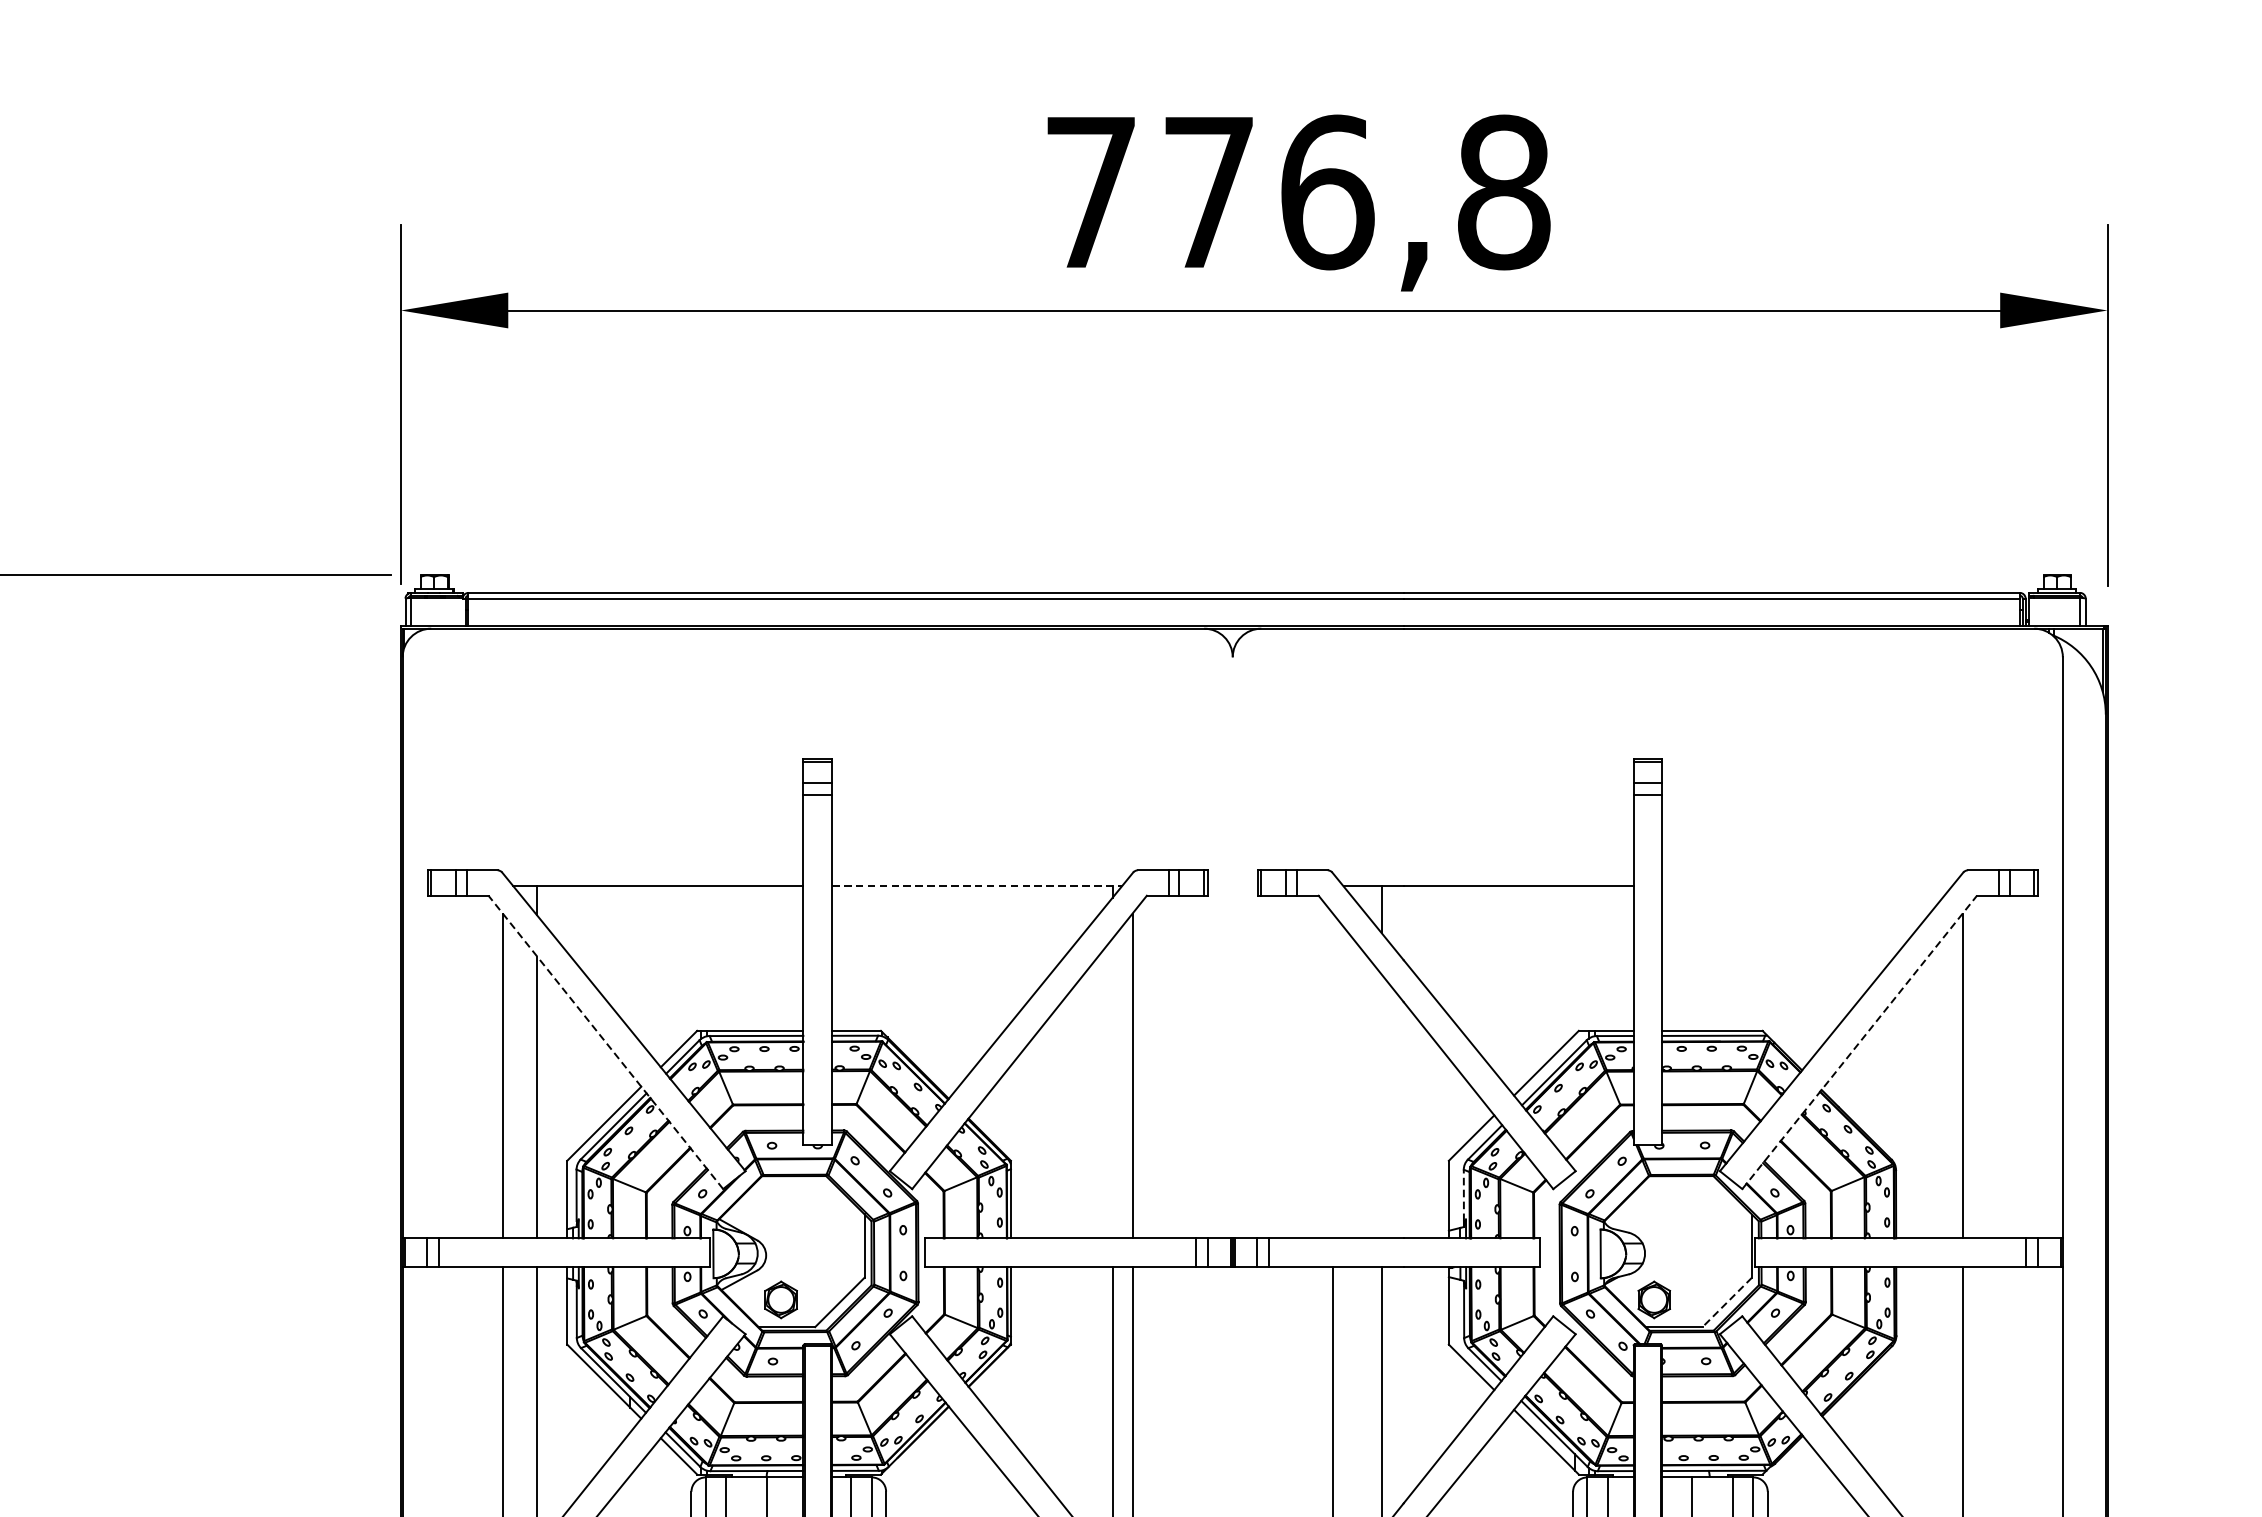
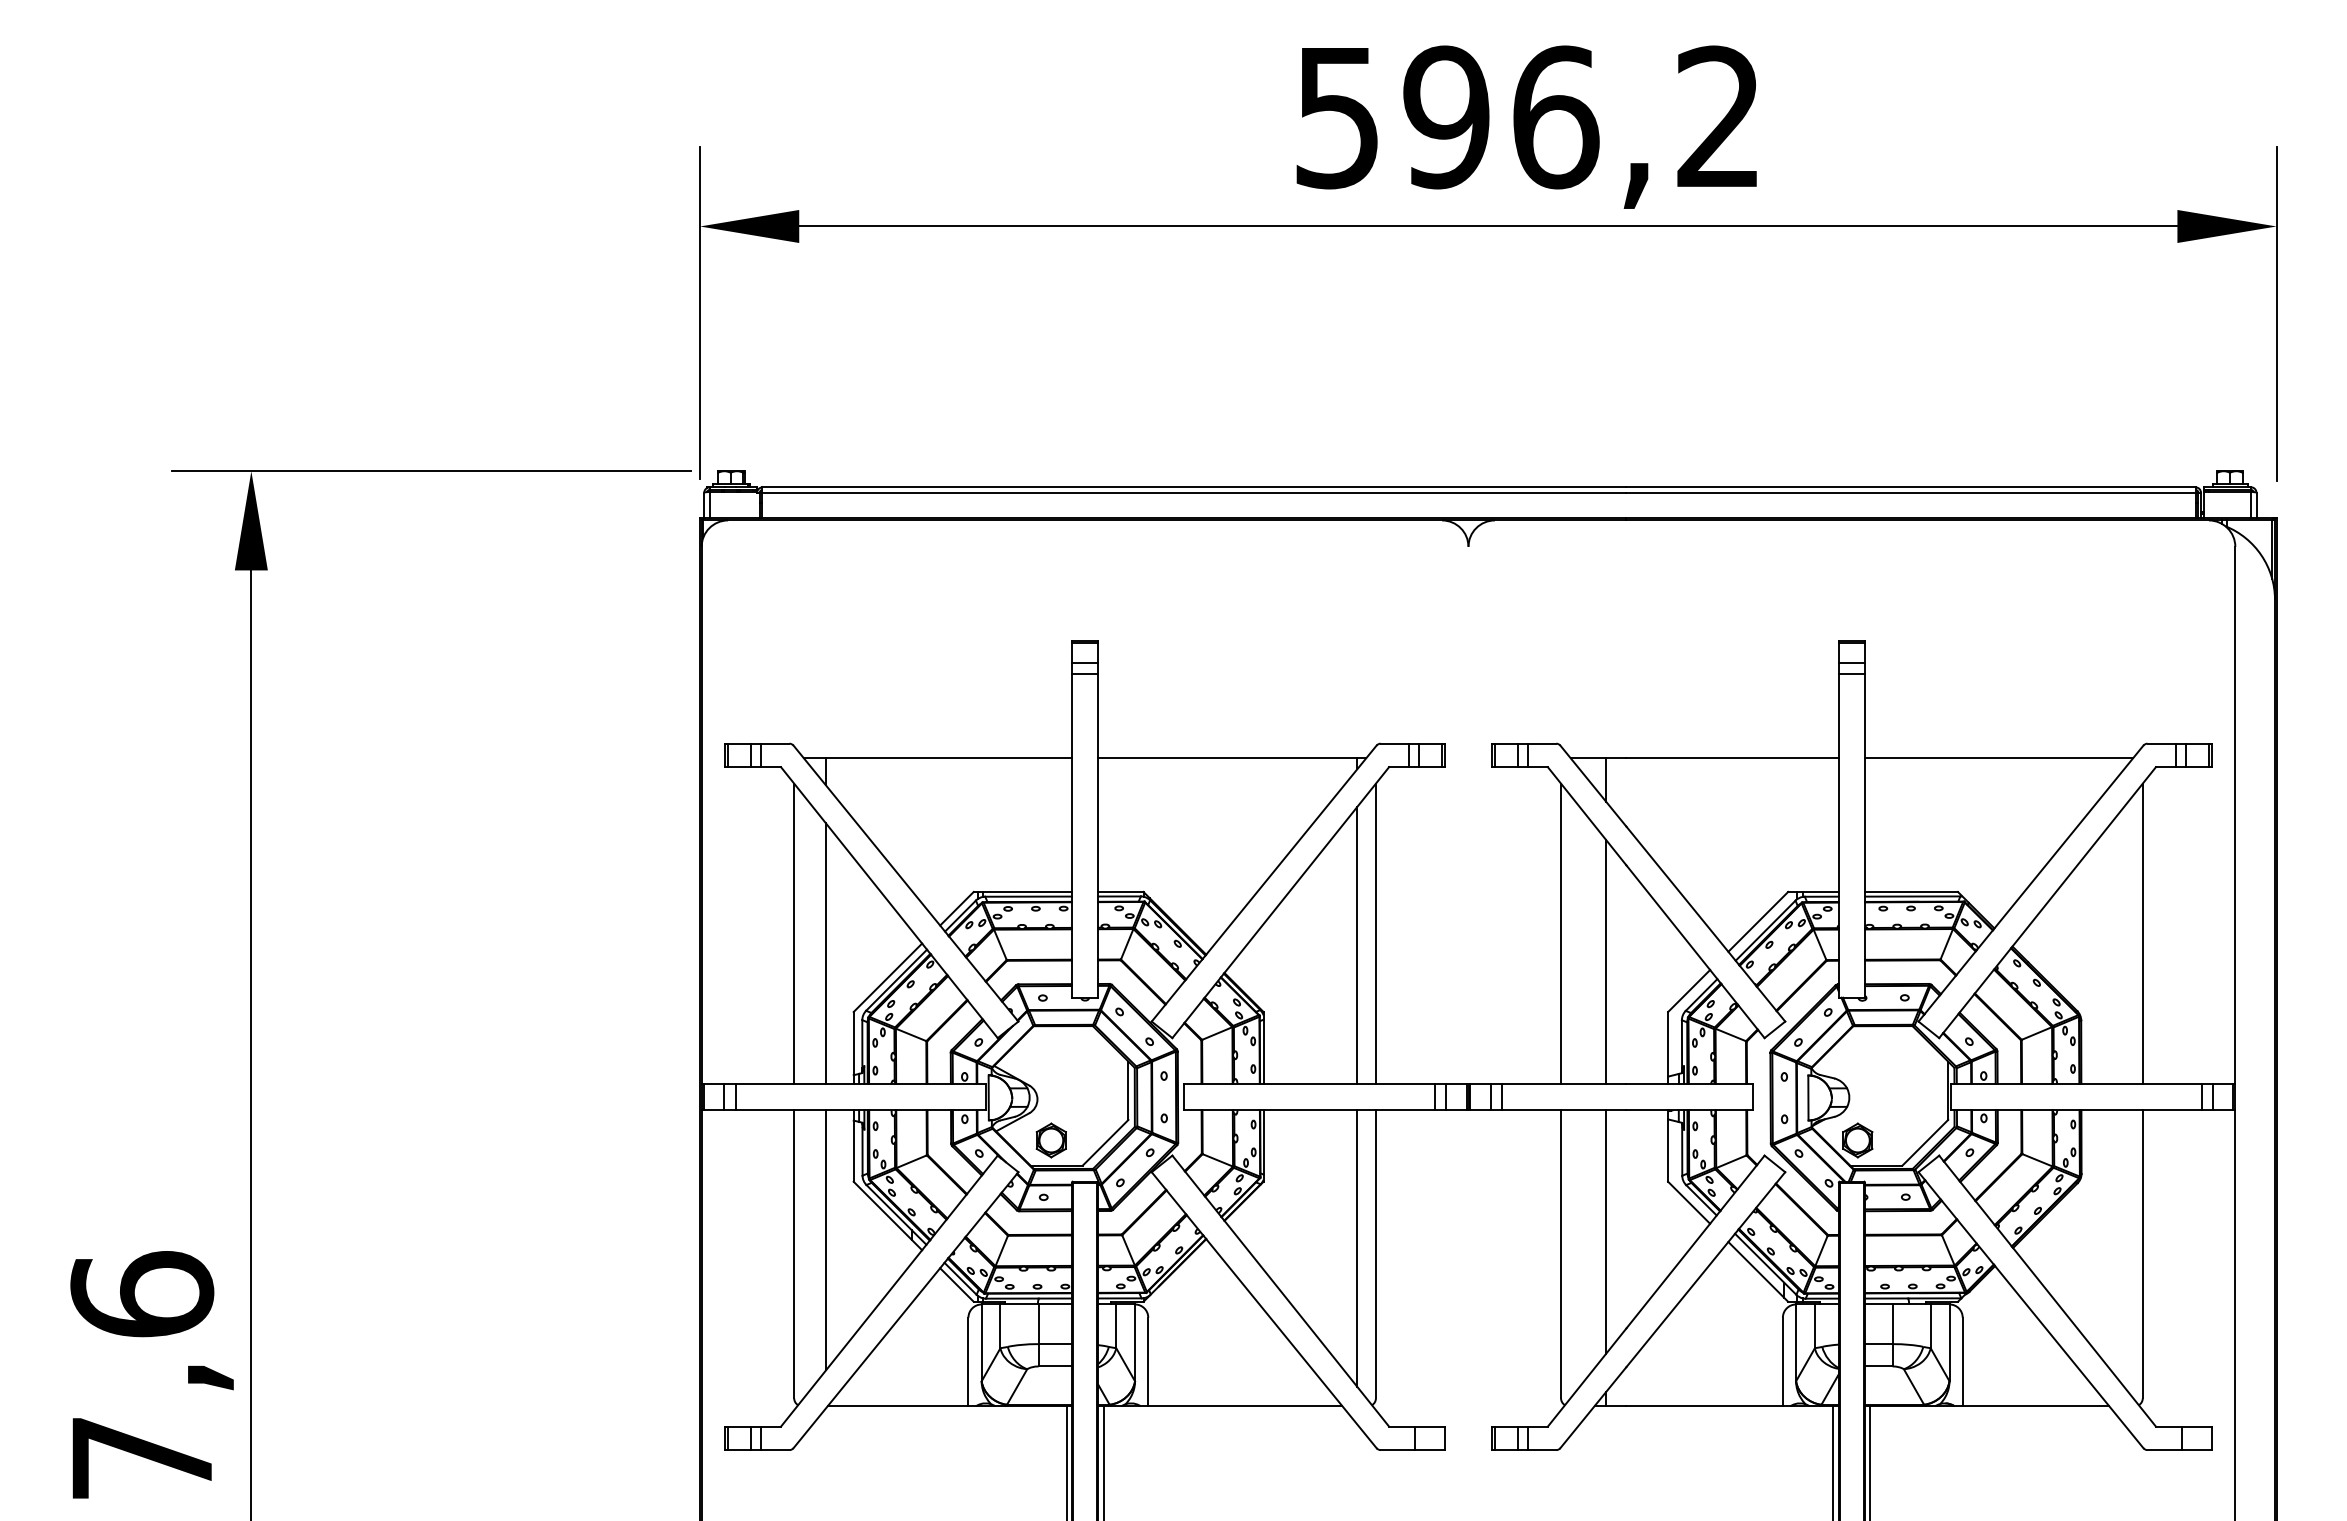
text: (1298, 192) -> (1529, 117), 776,8 -> 596,2
line: (977, 886) -> (1232, 758), dashed -> solid
line: (1807, 886) -> (1999, 758), added
line: (605, 1042) -> (889, 902), dashed -> solid
line: (1859, 1042) -> (2047, 902), dashed -> solid
line: (1333, 1075) -> (1561, 933), added
line: (1112, 1087) -> (1357, 944), added
line: (1382, 1106) -> (1606, 961), added
line: (1463, 1194) -> (1681, 1043), dashed -> solid
line: (1726, 1303) -> (1924, 1143), dashed -> solid

